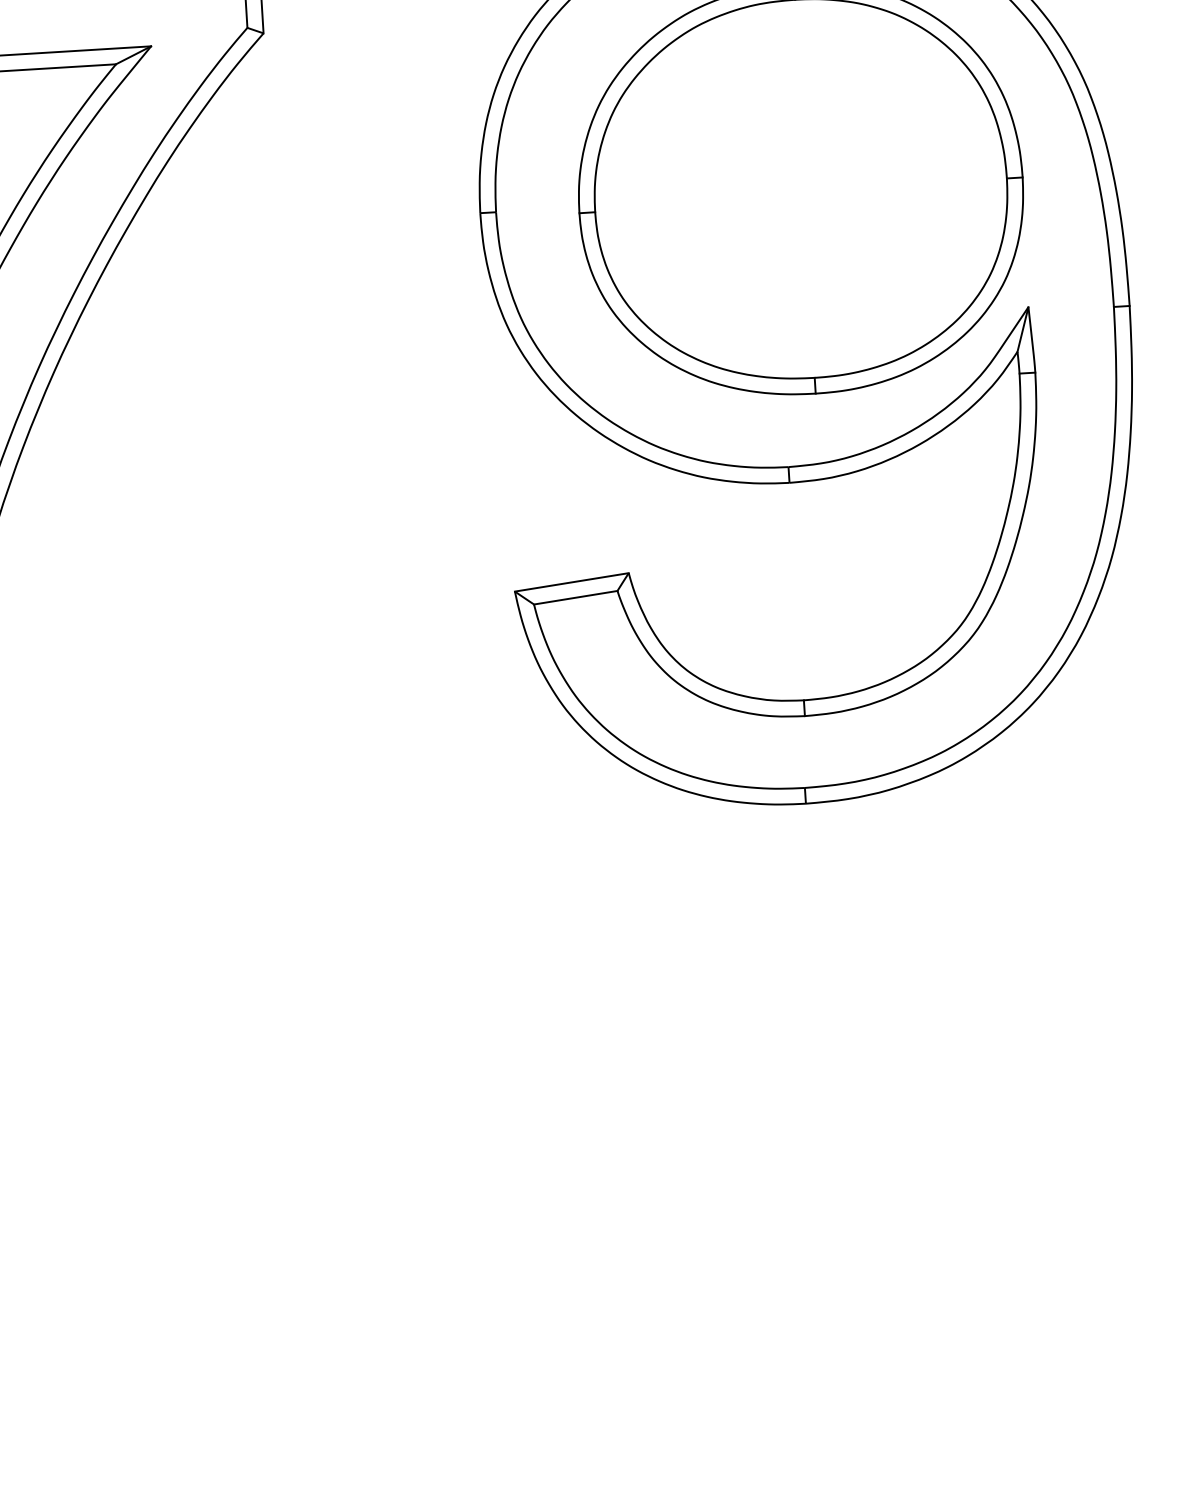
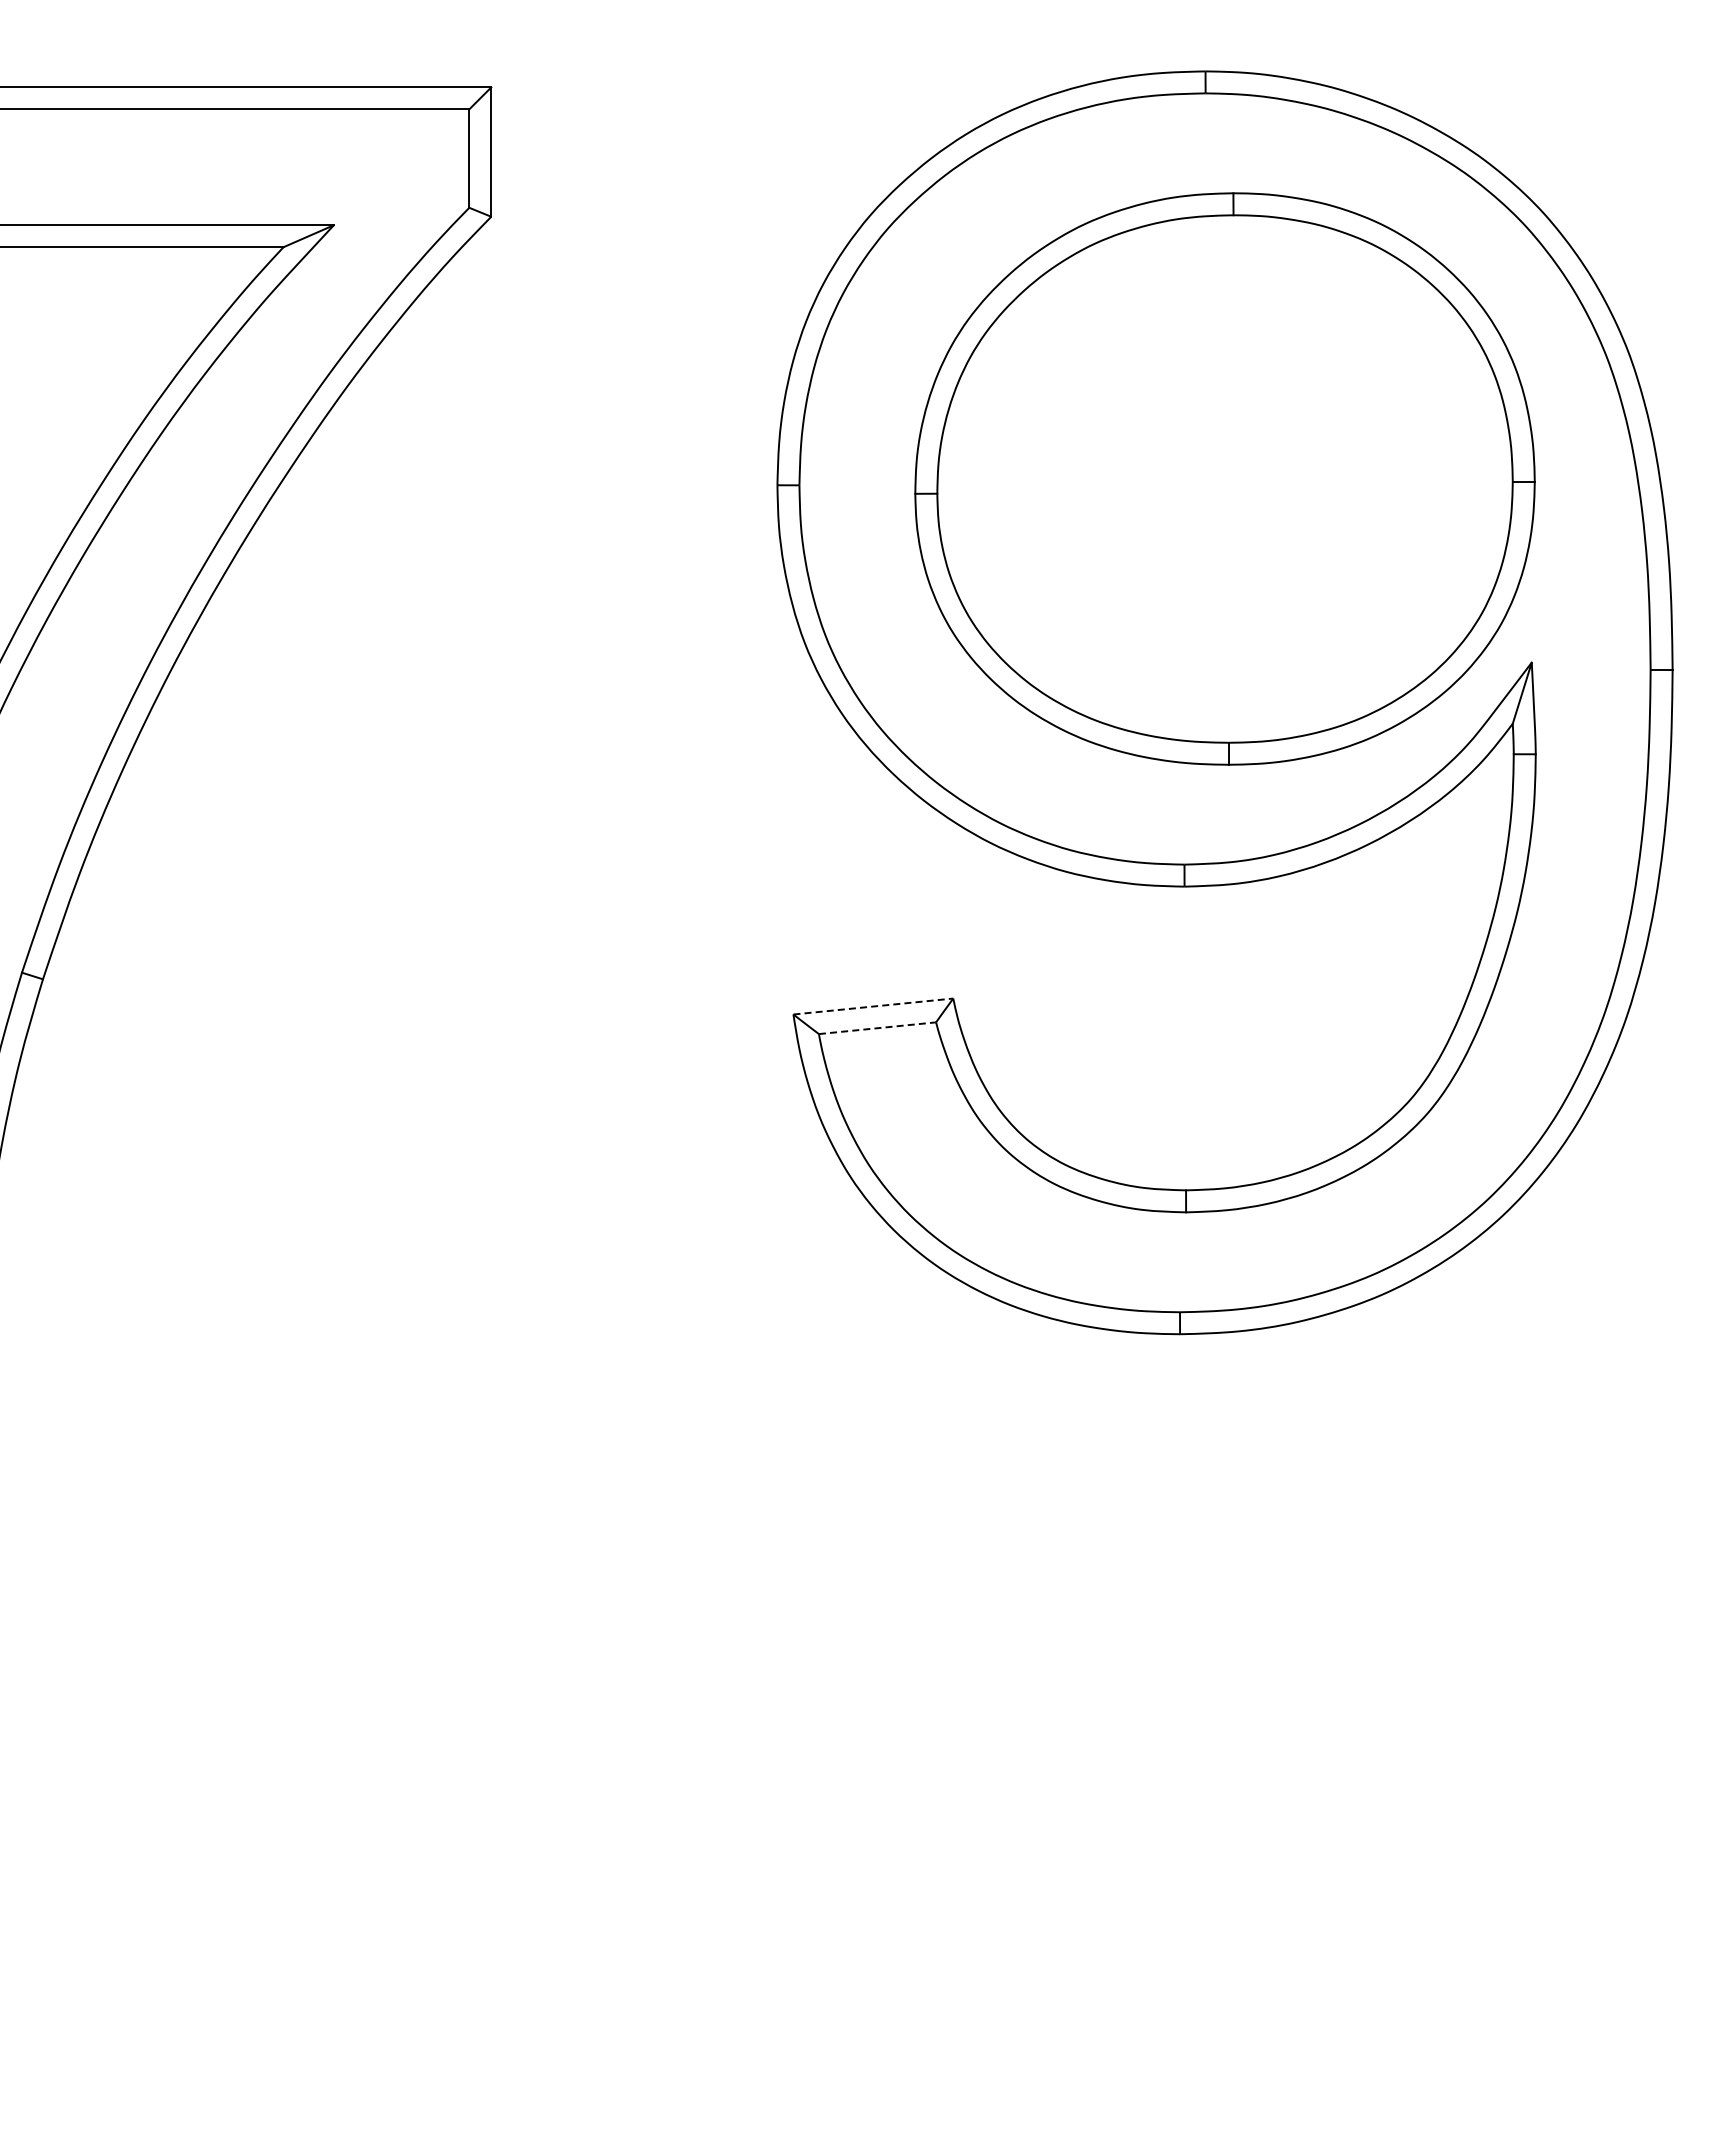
line: (571, 582) -> (873, 1006), solid -> dashed
line: (575, 597) -> (877, 1028), solid -> dashed

